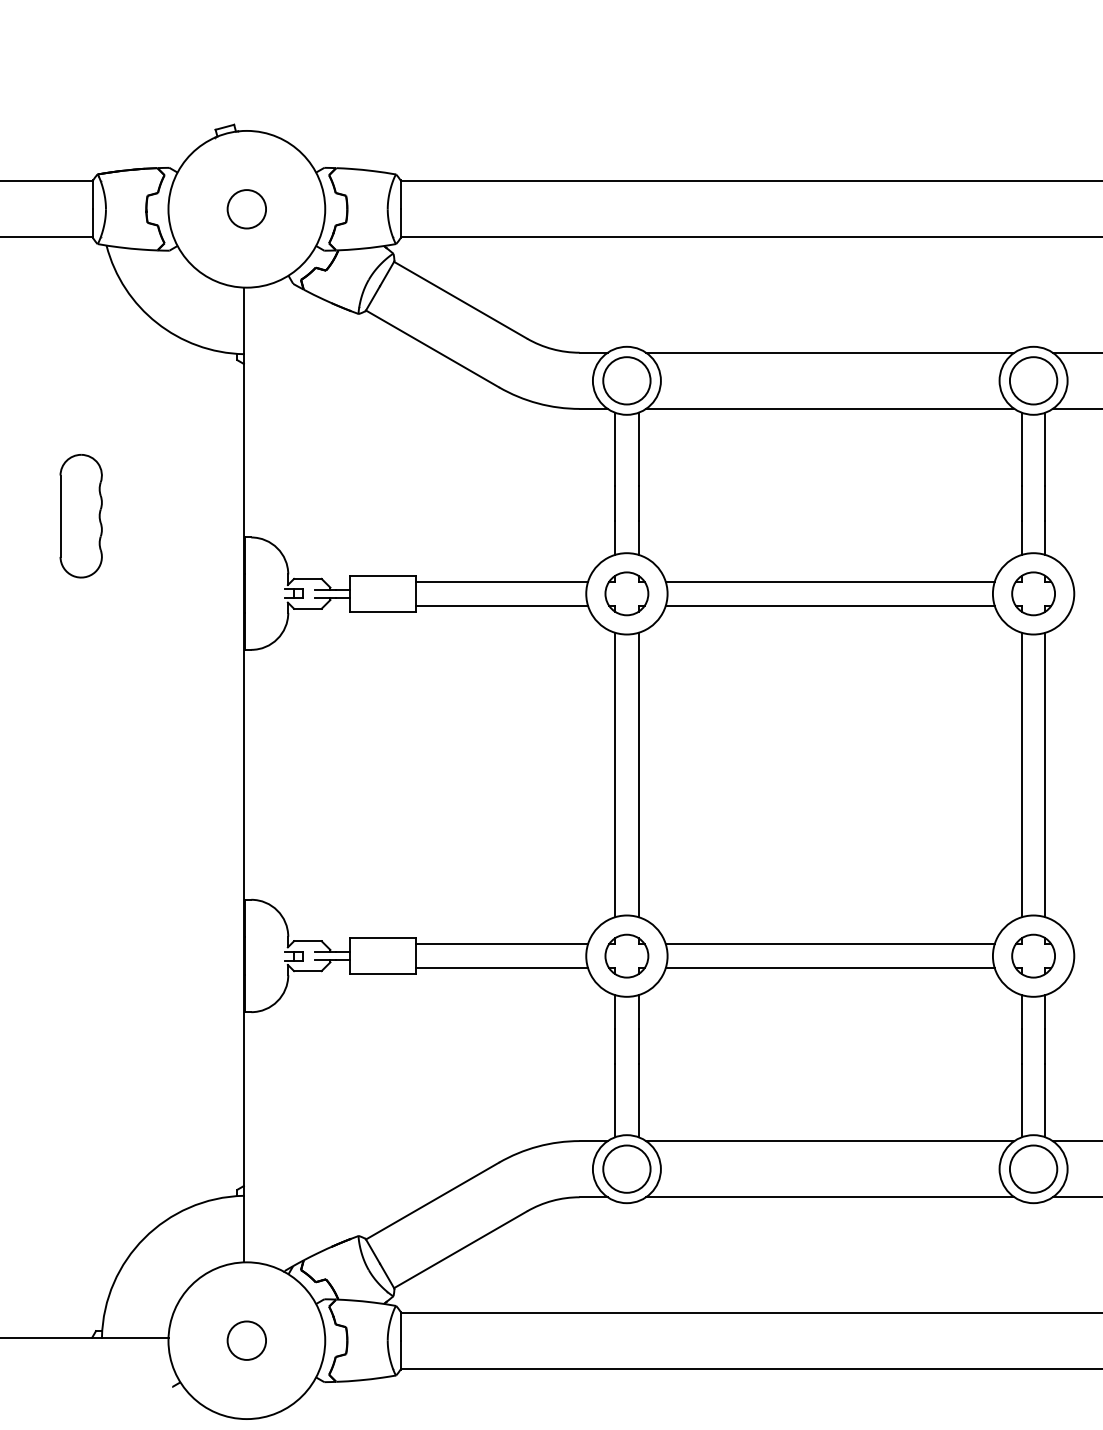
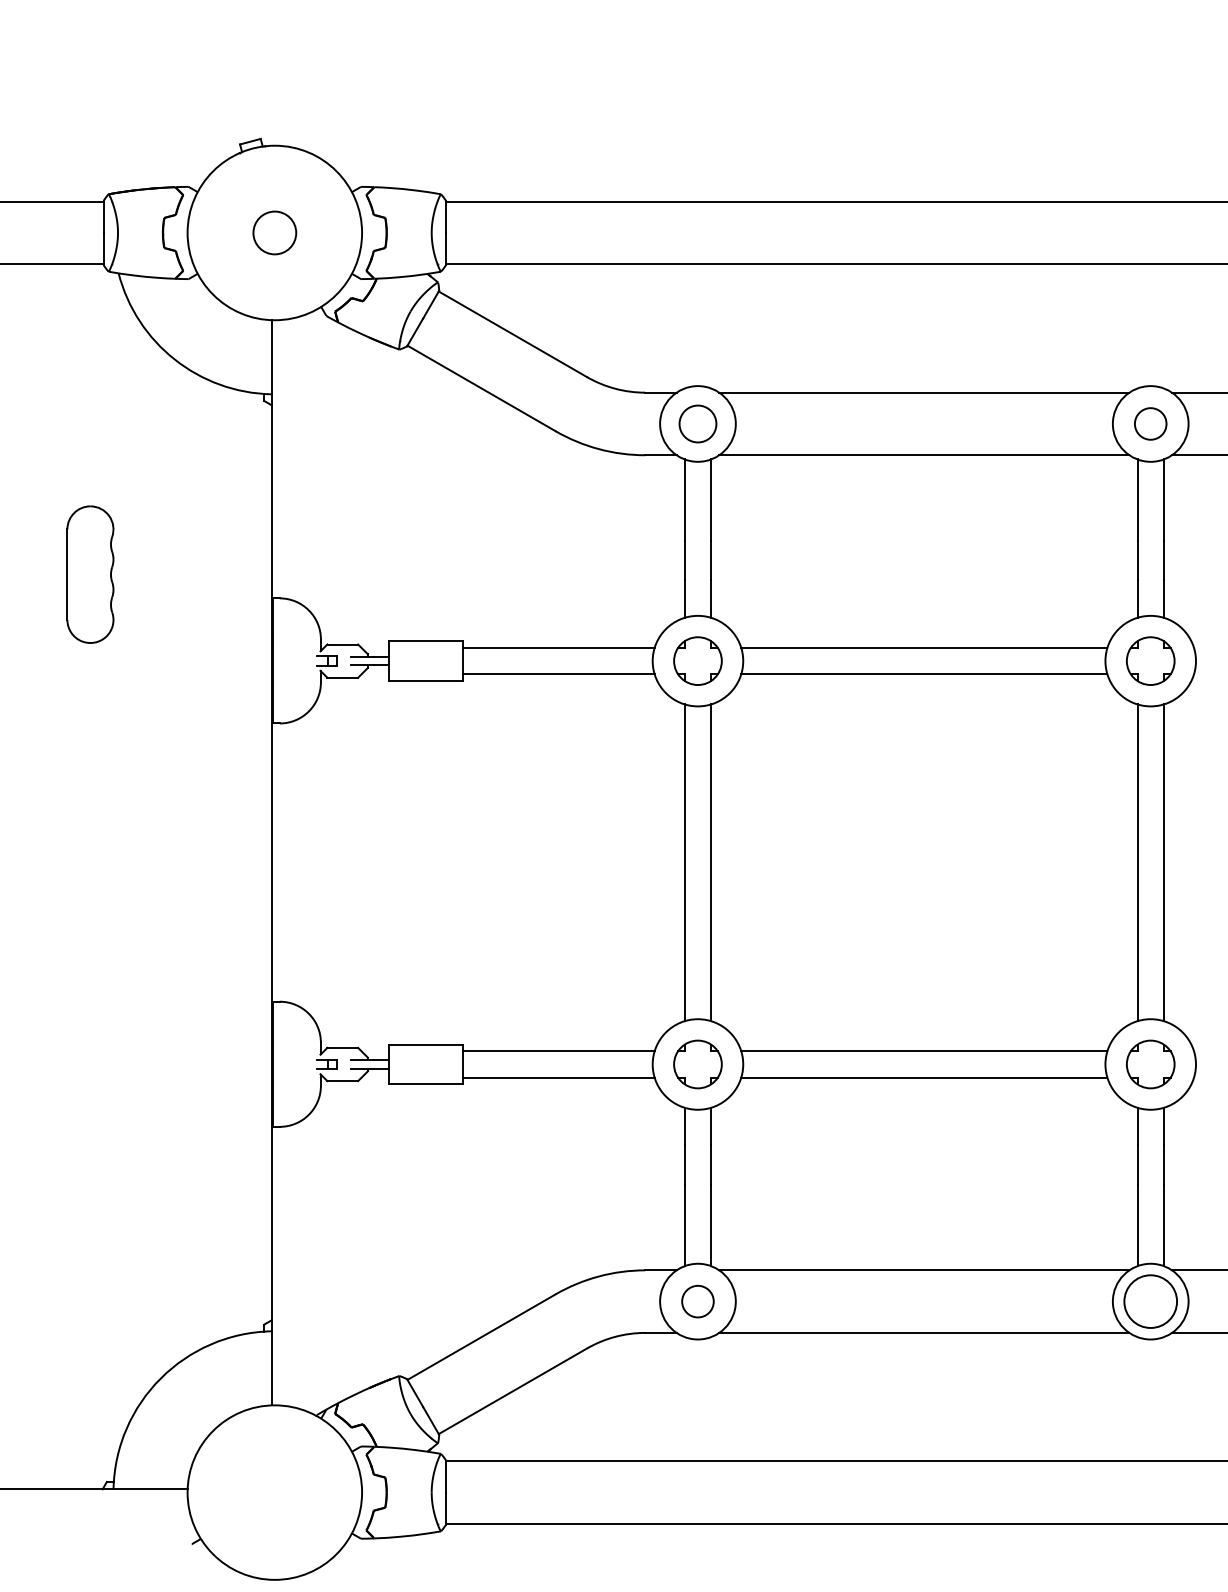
circle: (626, 380) -> (697, 423), size x0.7
circle: (1033, 380) -> (1150, 423), size x0.6
circle: (626, 1168) -> (697, 1300), size x0.6
circle: (246, 1340) -> (274, 1492), removed

